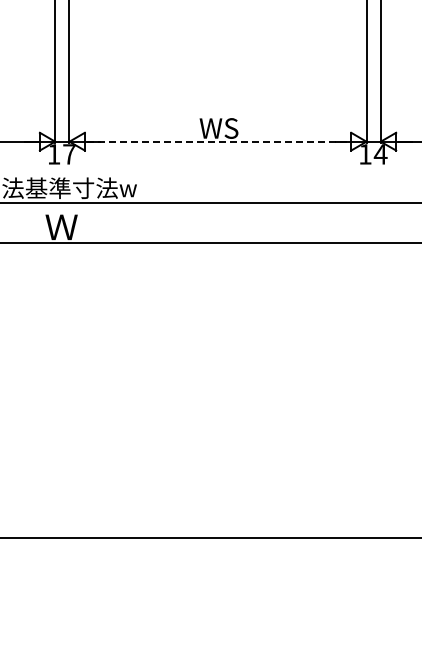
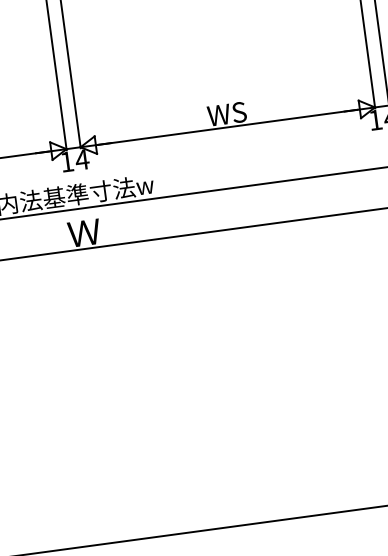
line: (218, 141) -> (228, 127), dashed -> solid
text: (69, 154) -> (82, 159), 17 -> 14

